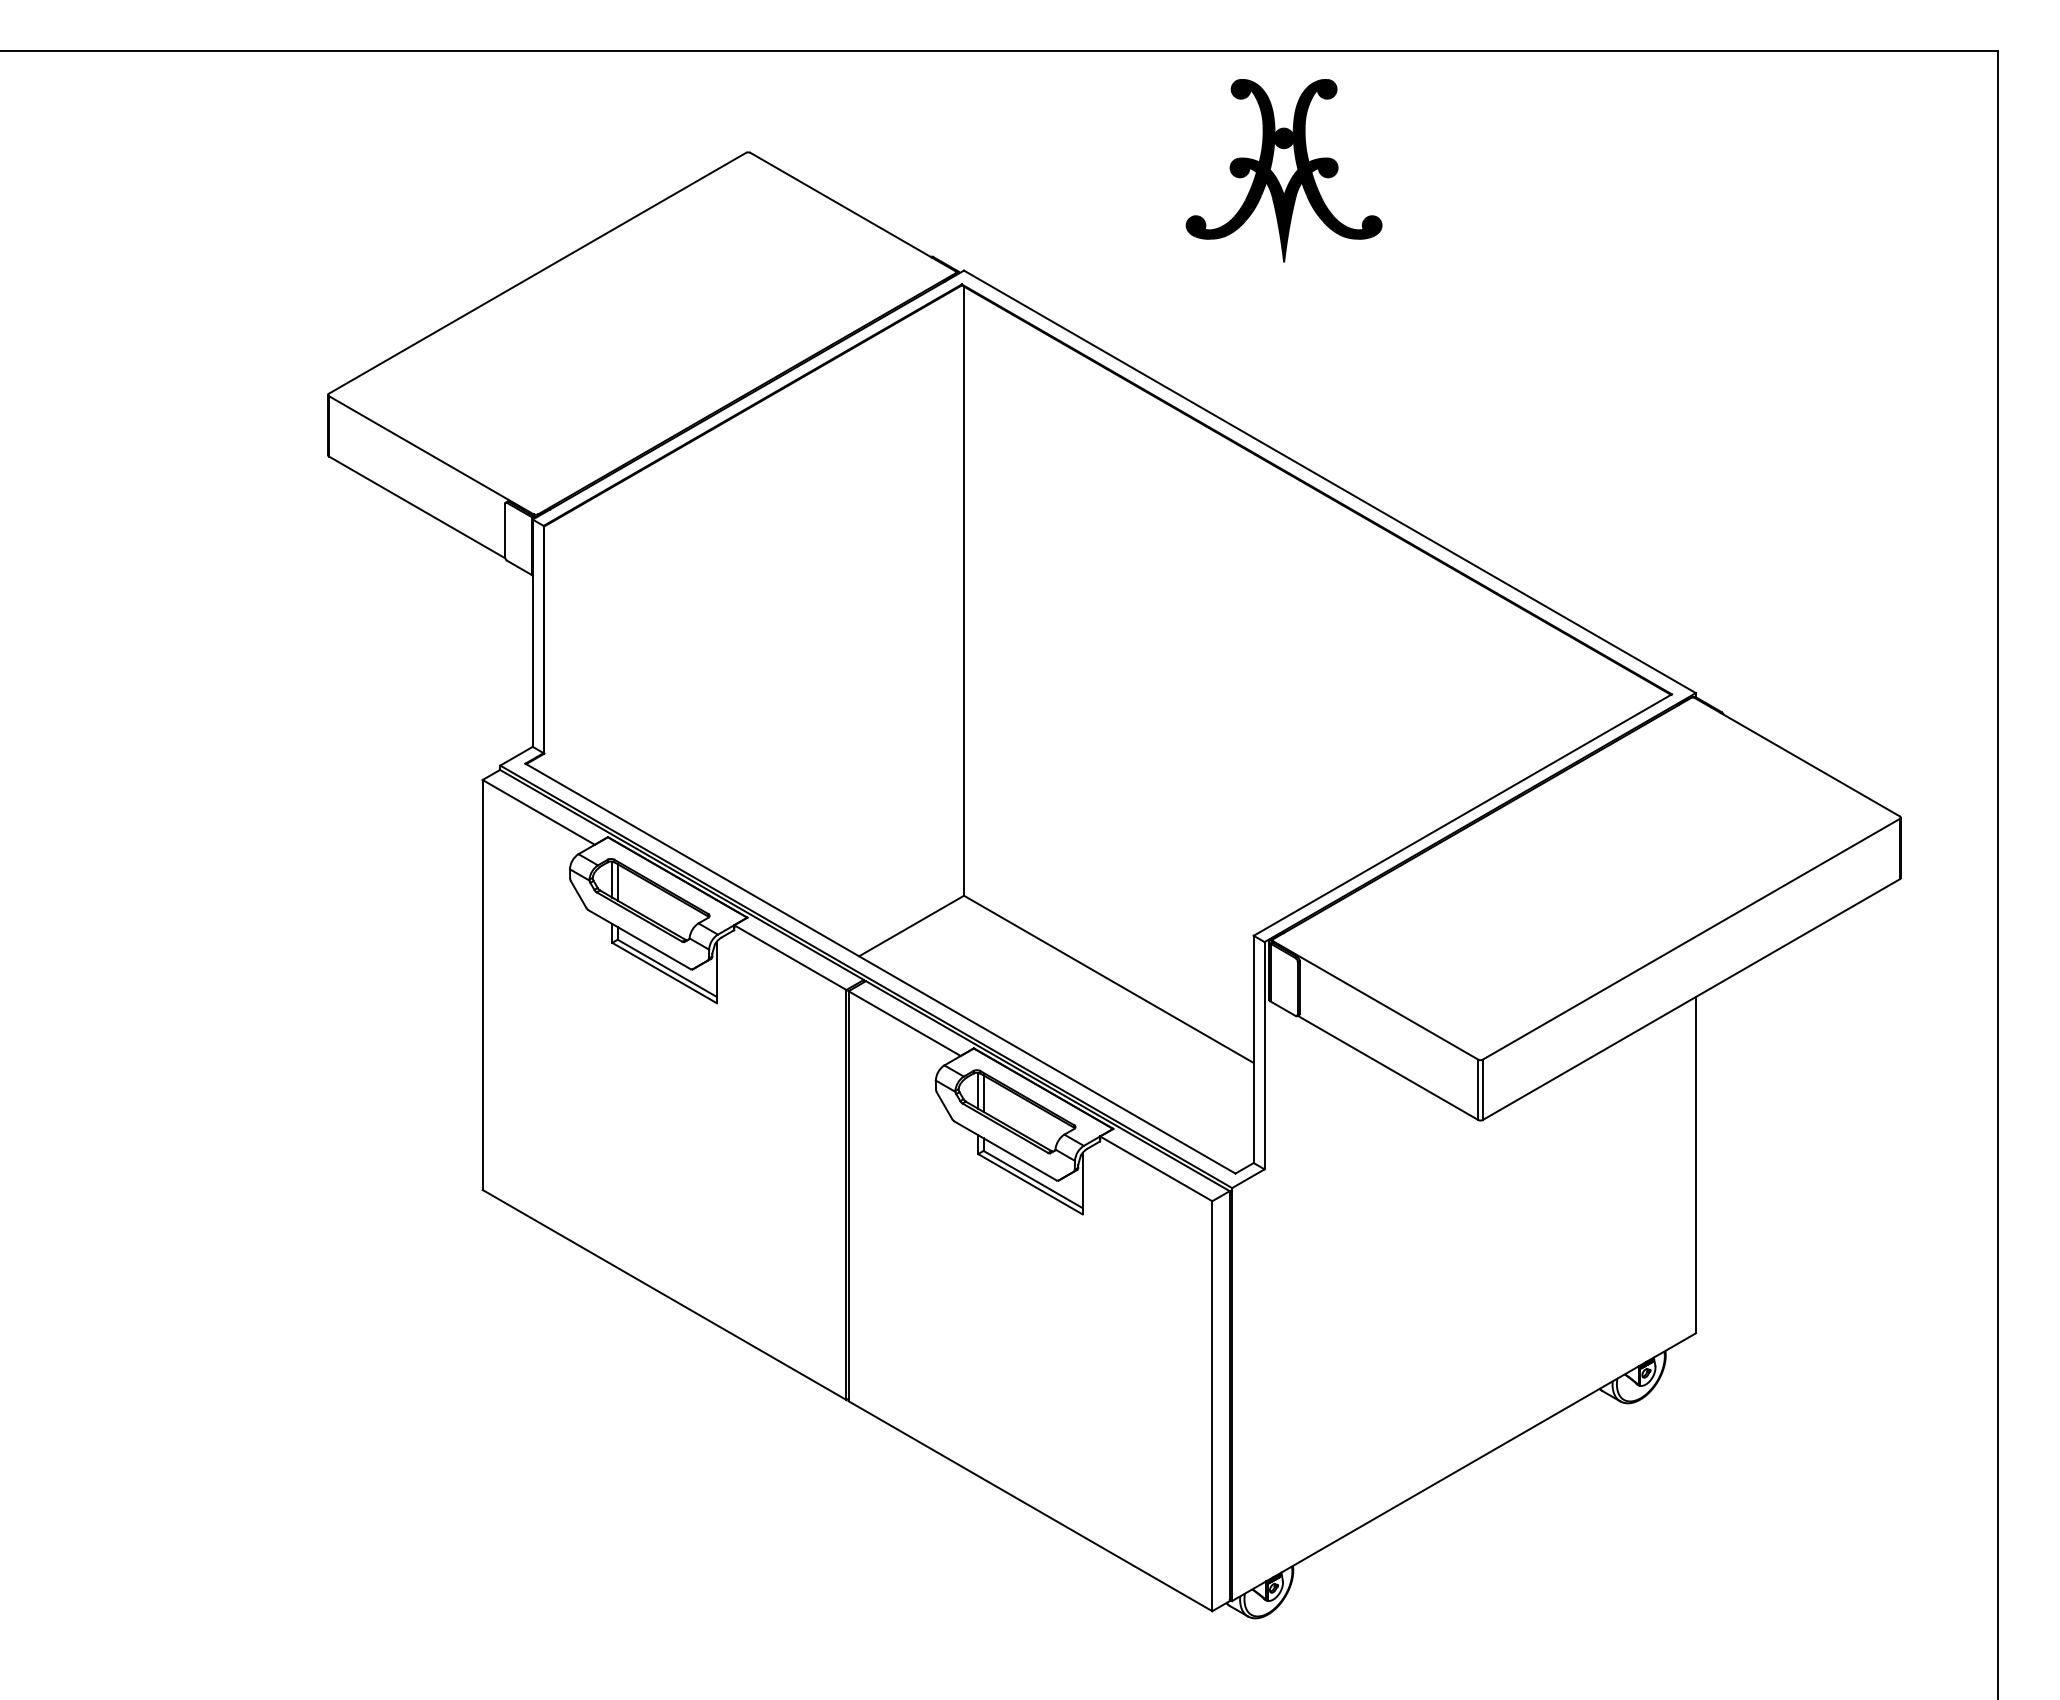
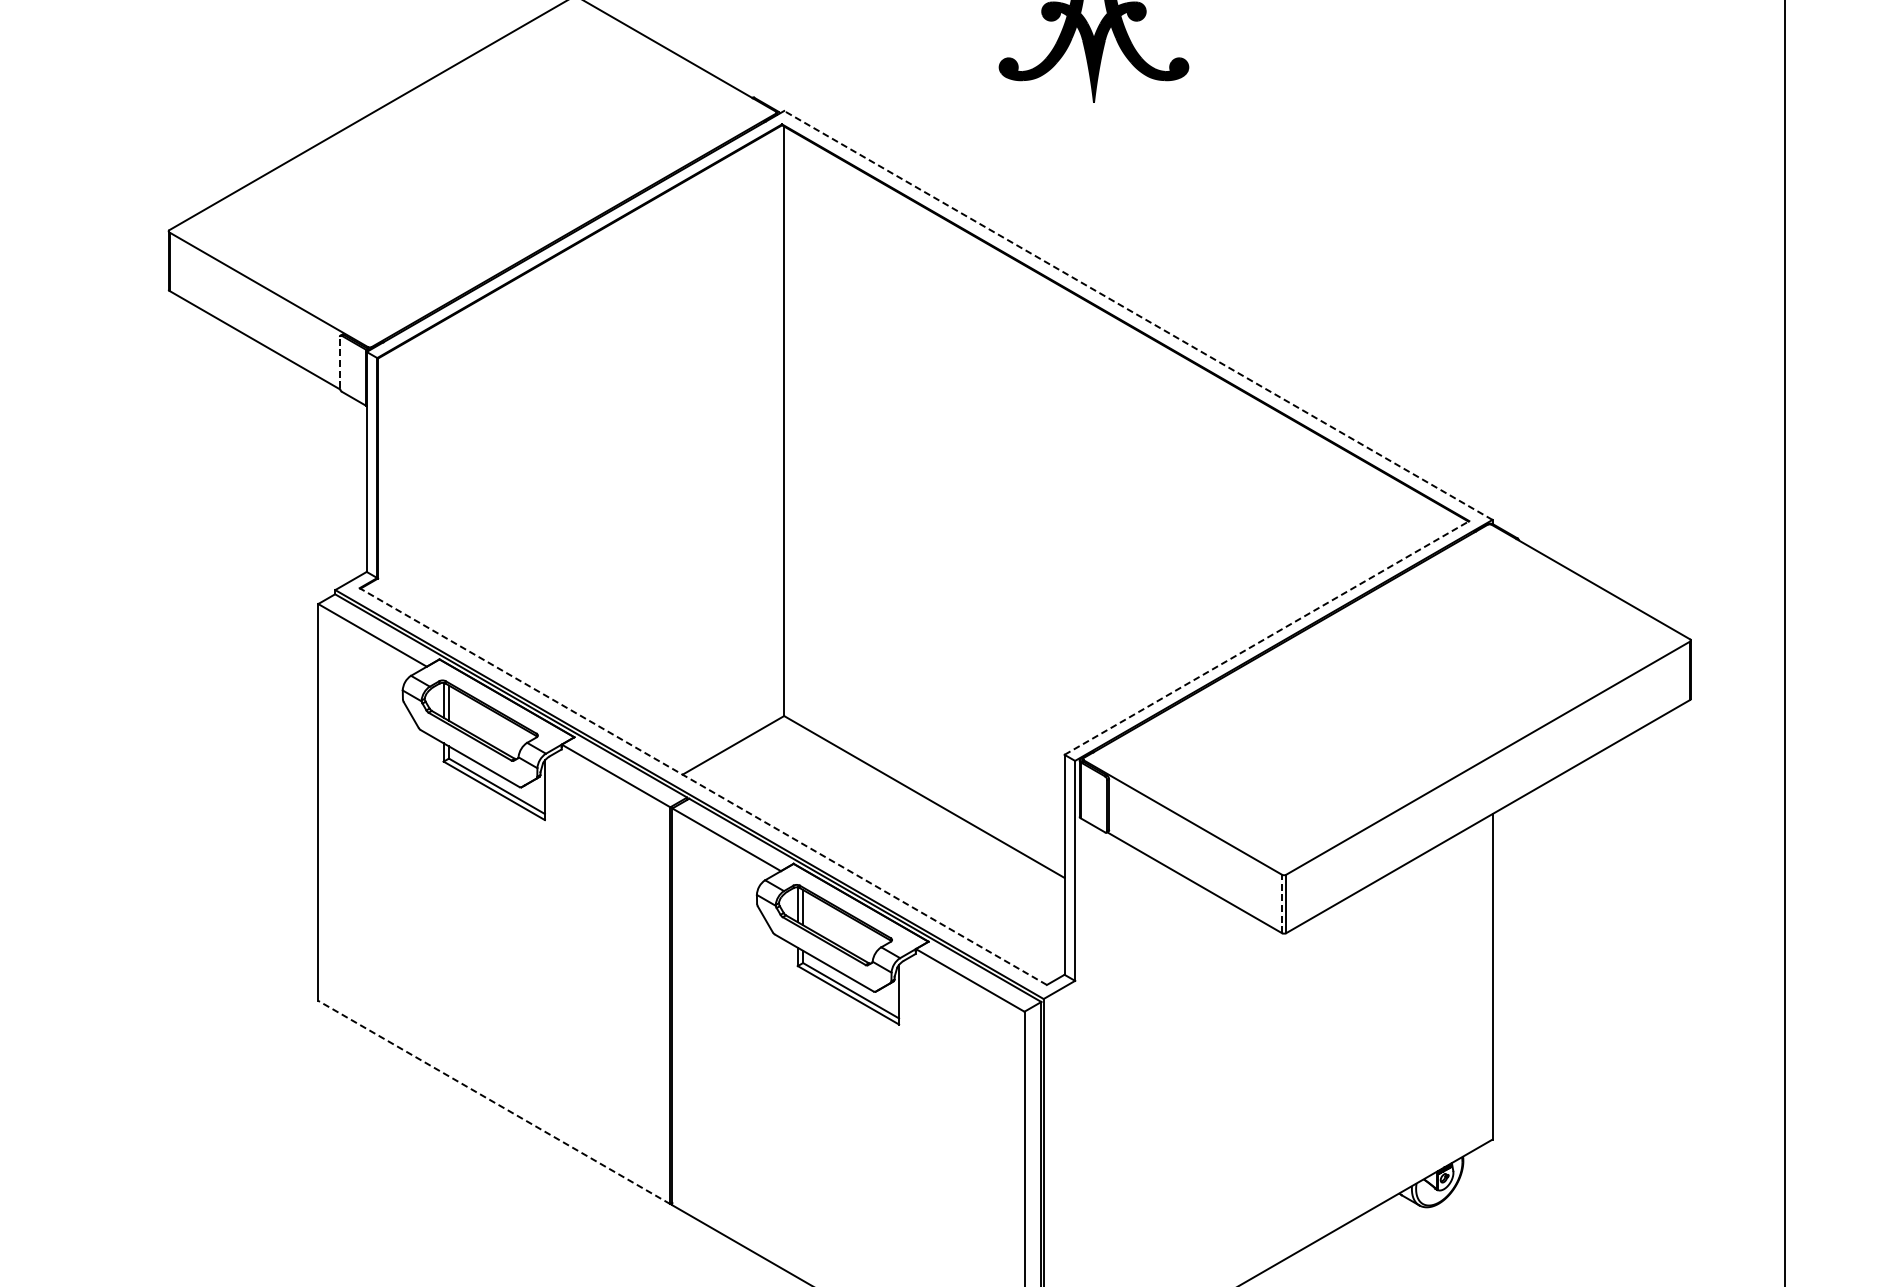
line: (1329, 481) -> (1137, 315), solid -> dashed
line: (504, 530) -> (339, 362), solid -> dashed
line: (1463, 814) -> (1267, 637), solid -> dashed
line: (880, 968) -> (703, 786), solid -> dashed
line: (1478, 1089) -> (1282, 903), solid -> dashed
line: (664, 1294) -> (494, 1102), solid -> dashed

